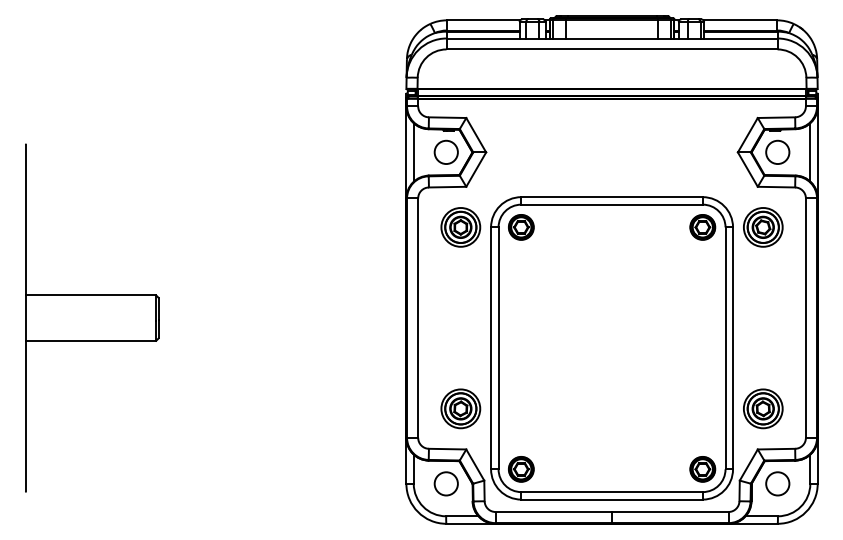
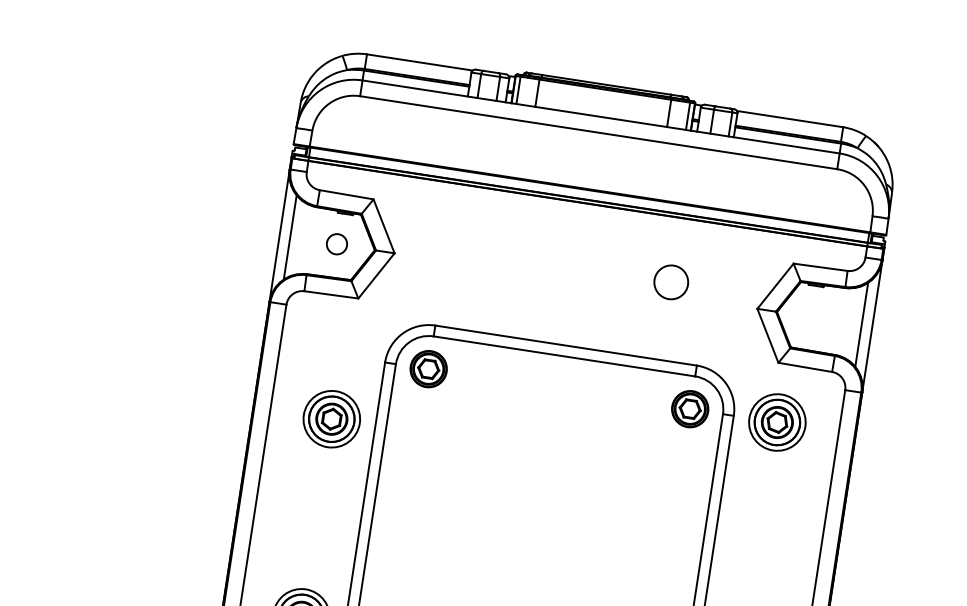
circle: (445, 151) -> (336, 243), size x0.6
circle: (777, 151) -> (671, 281), moved
part: (460, 227) -> (331, 419), moved

